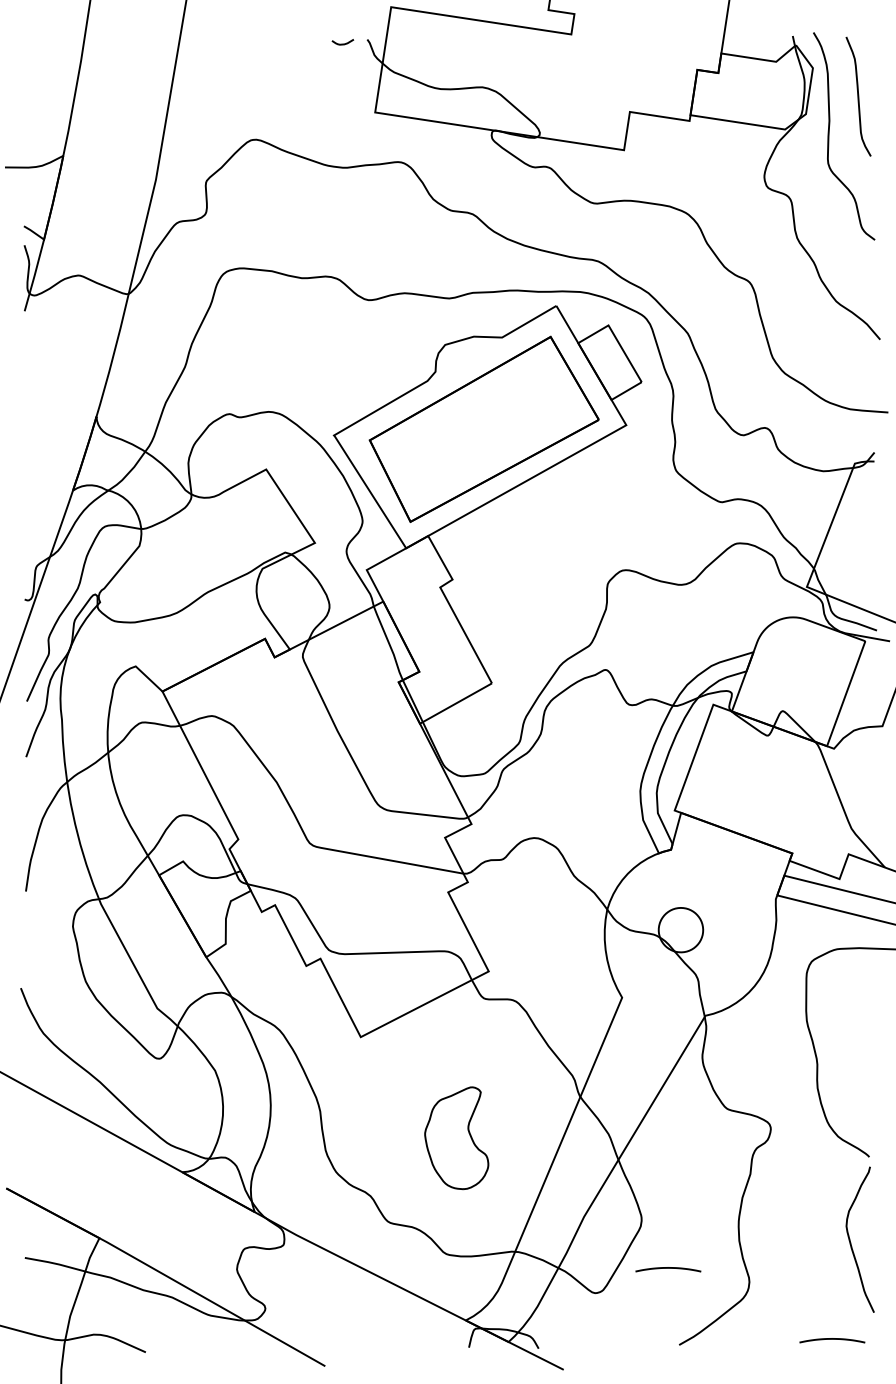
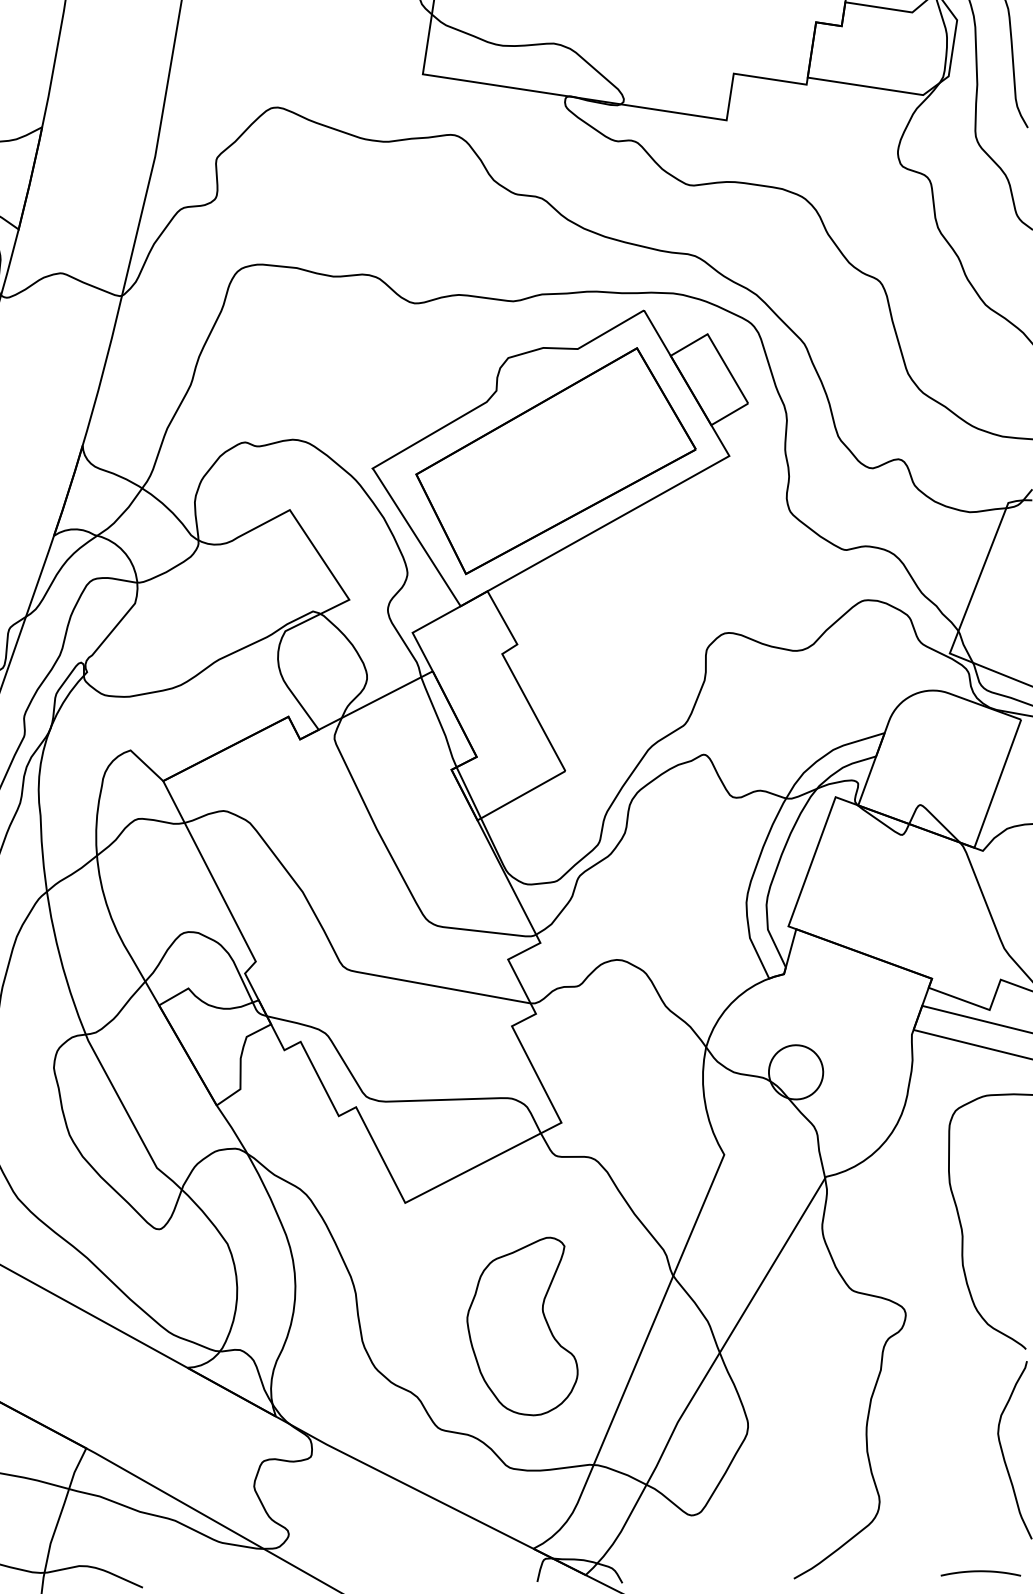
part: (456, 1137) -> (522, 1325), size x1.43
curve: (668, 1268) -> (780, 1485), removed

